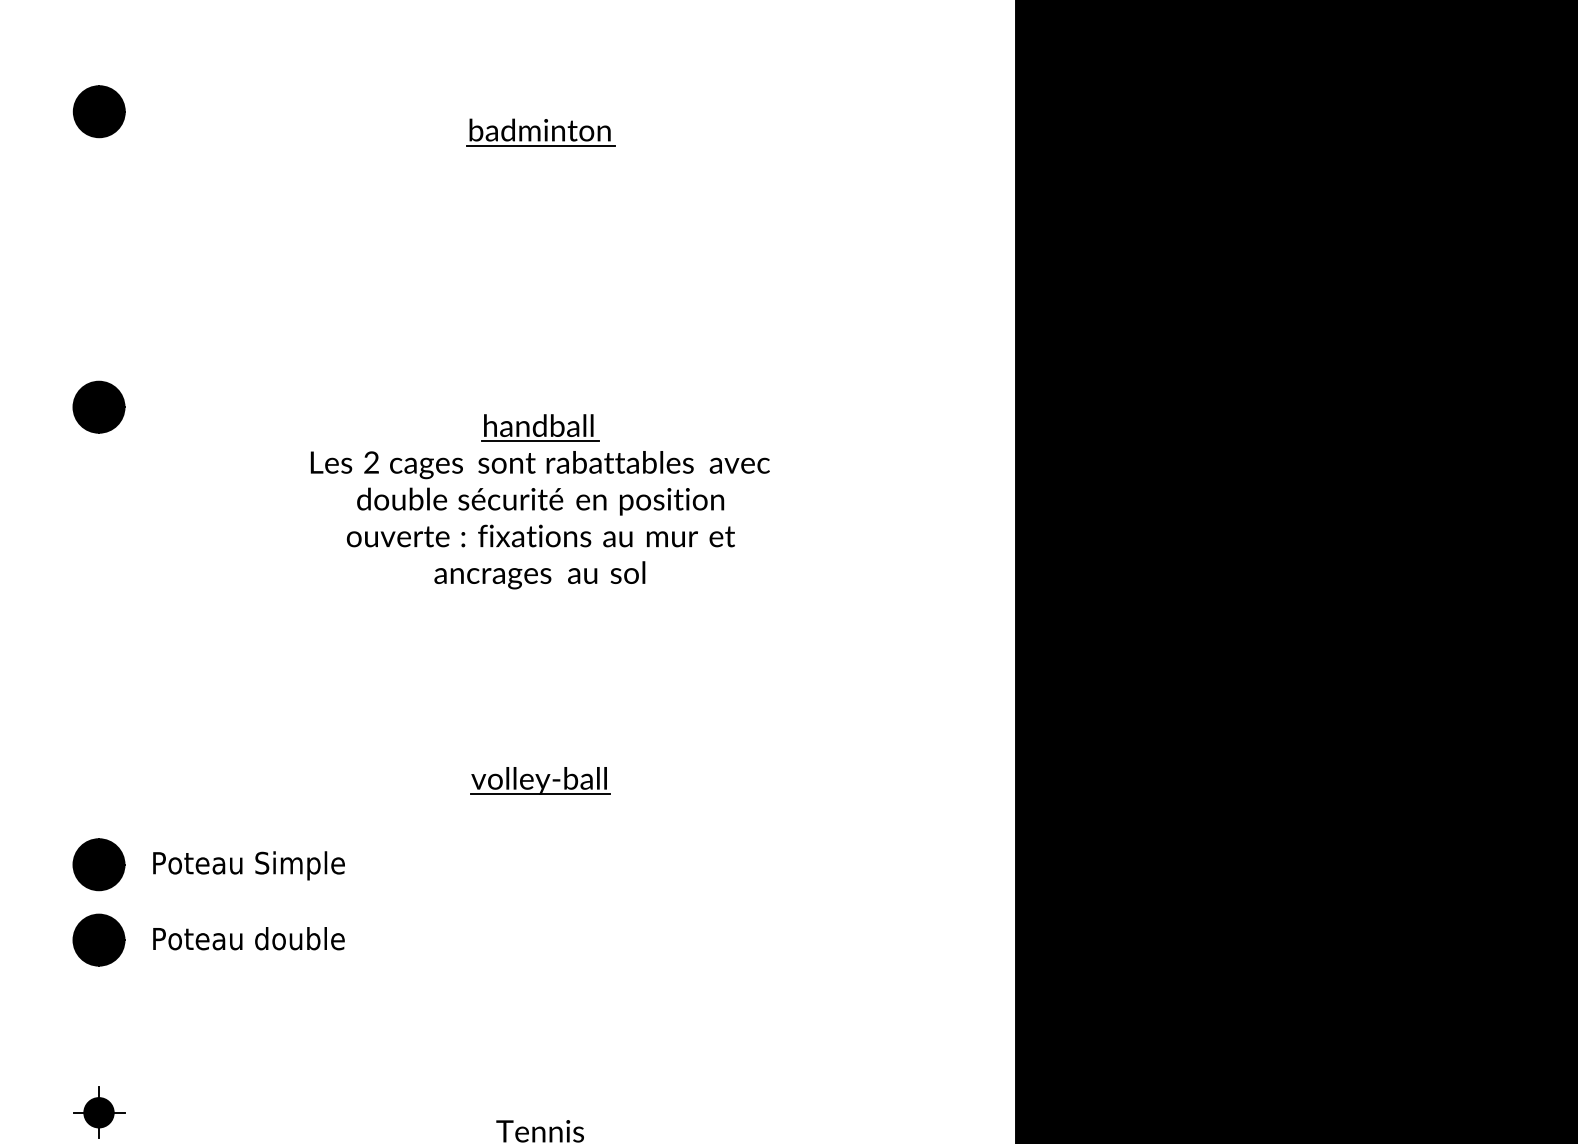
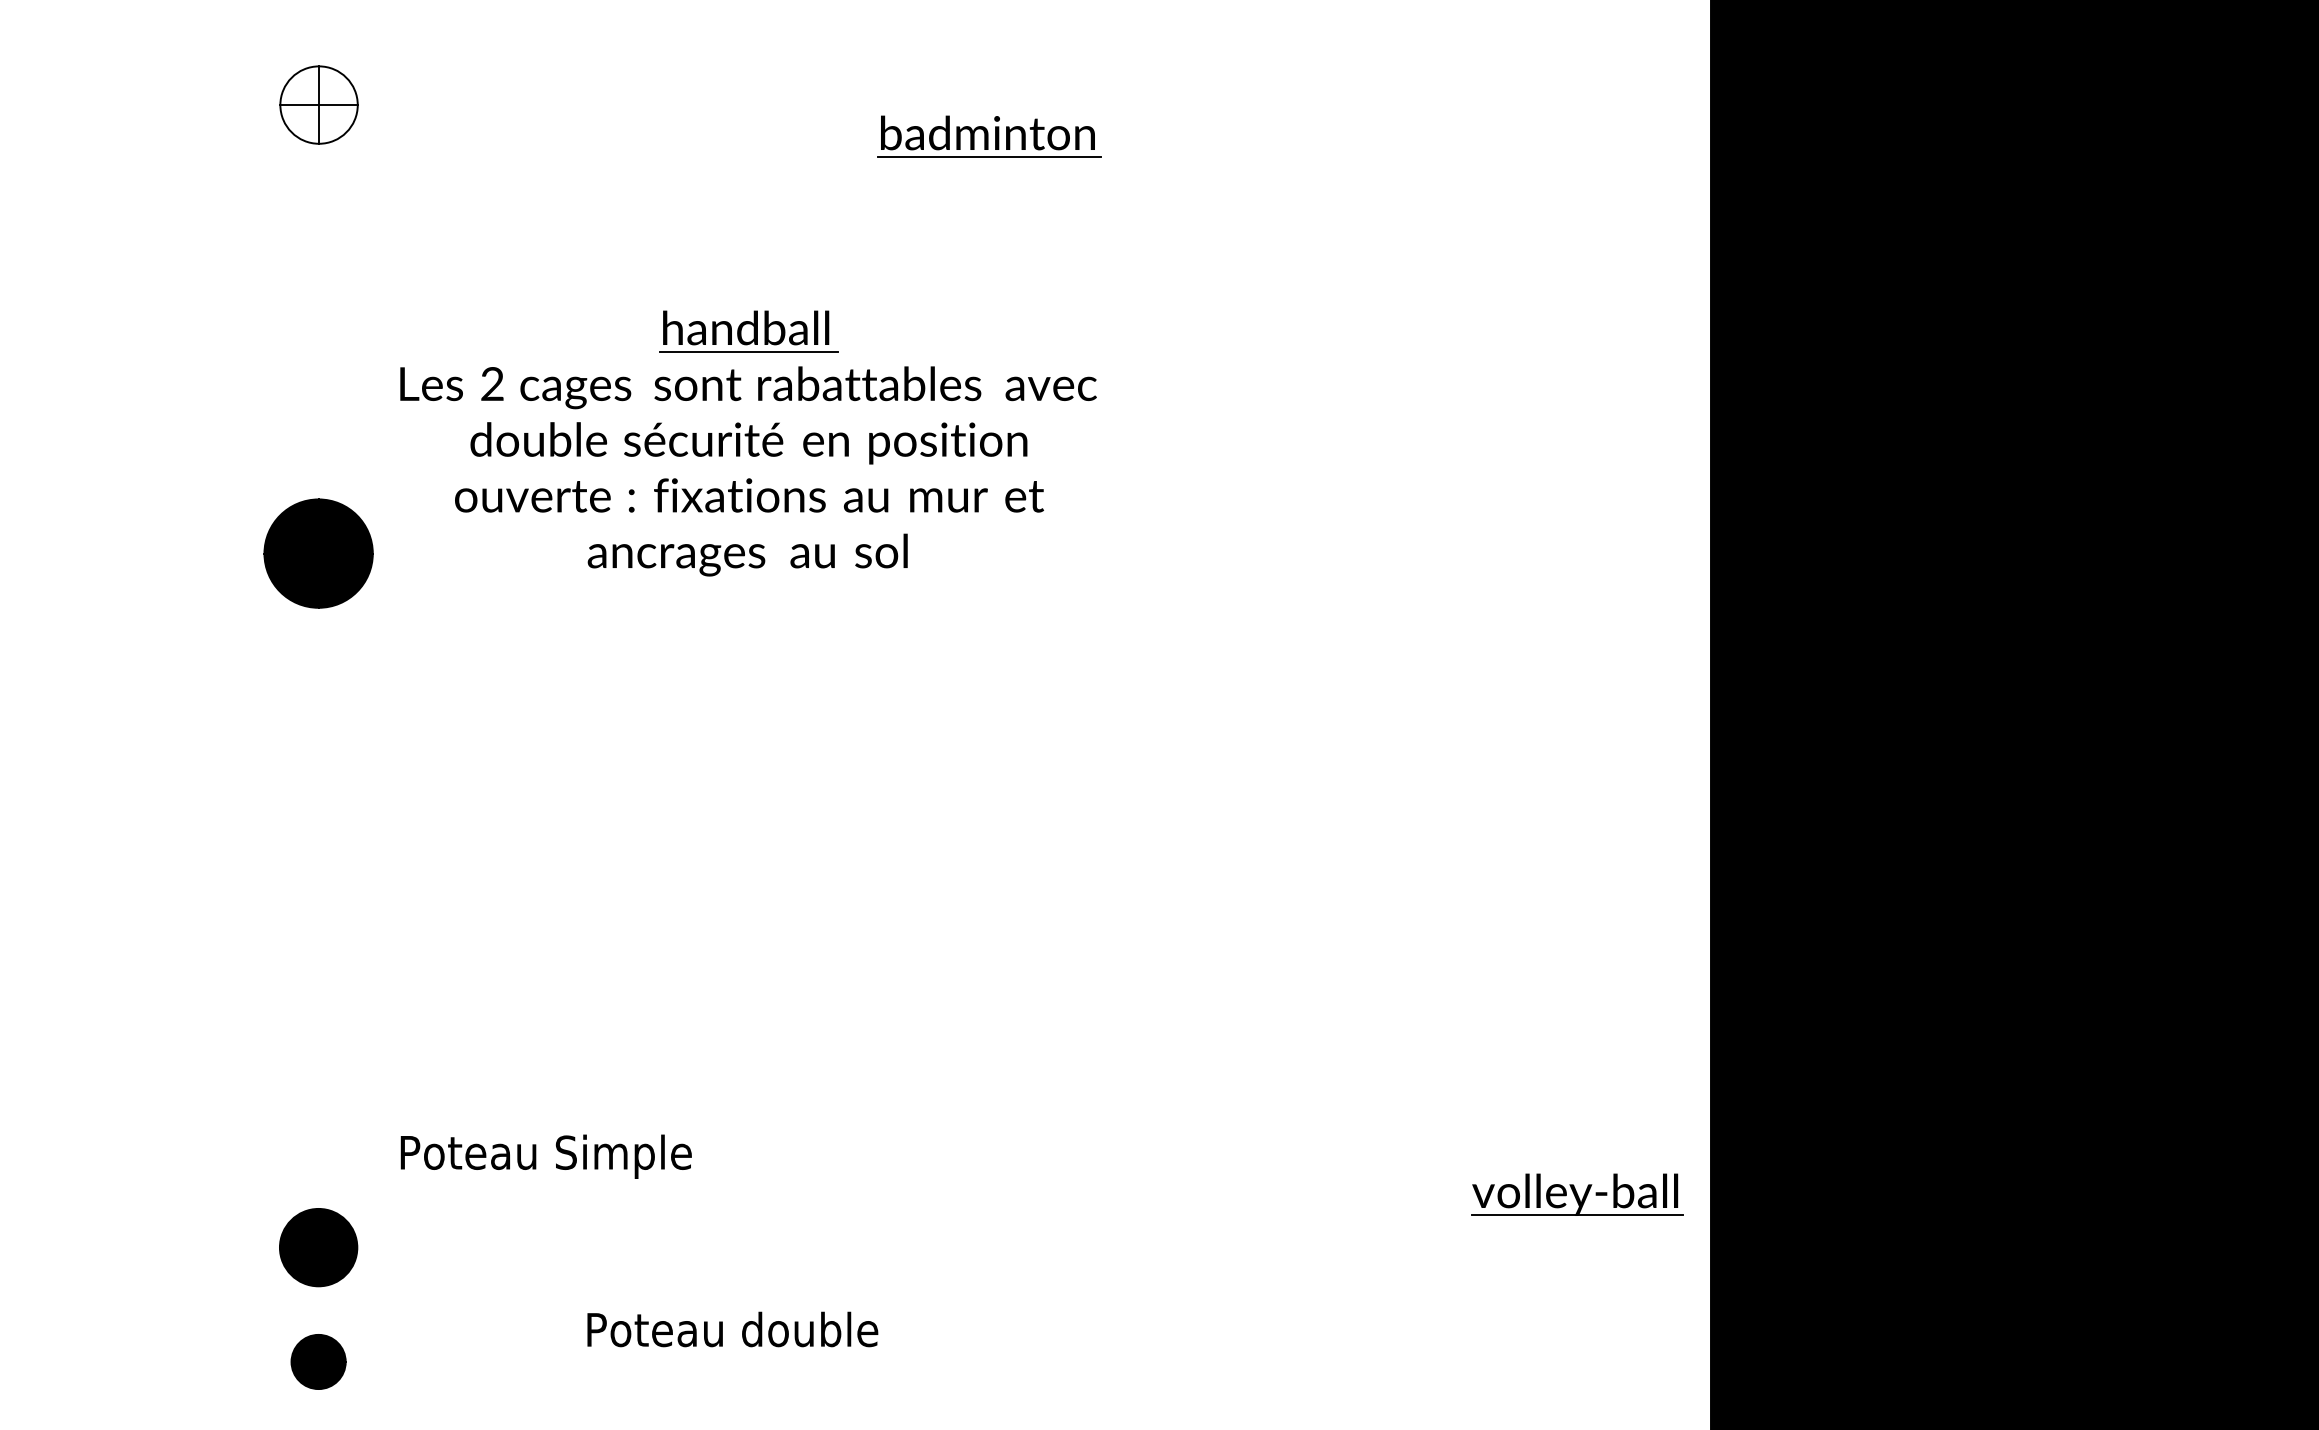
fill: (98, 111) -> (317, 104), removed
part: (98, 406) -> (317, 552), size x1.4
part: (539, 501) -> (747, 443), moved
part: (540, 780) -> (1577, 1194), moved
text: (248, 865) -> (545, 1156), moved
text: (248, 938) -> (732, 1329), moved
part: (98, 939) -> (317, 1361), size x0.7

